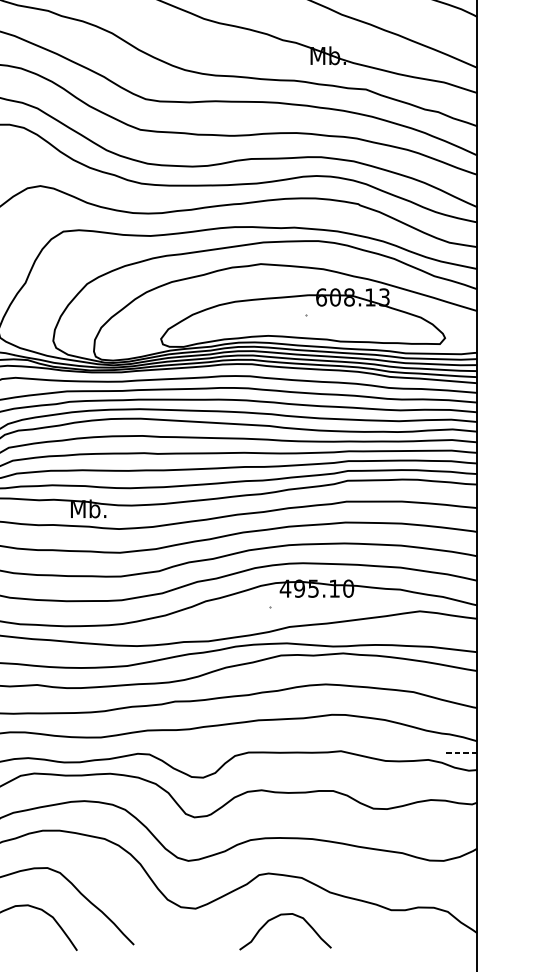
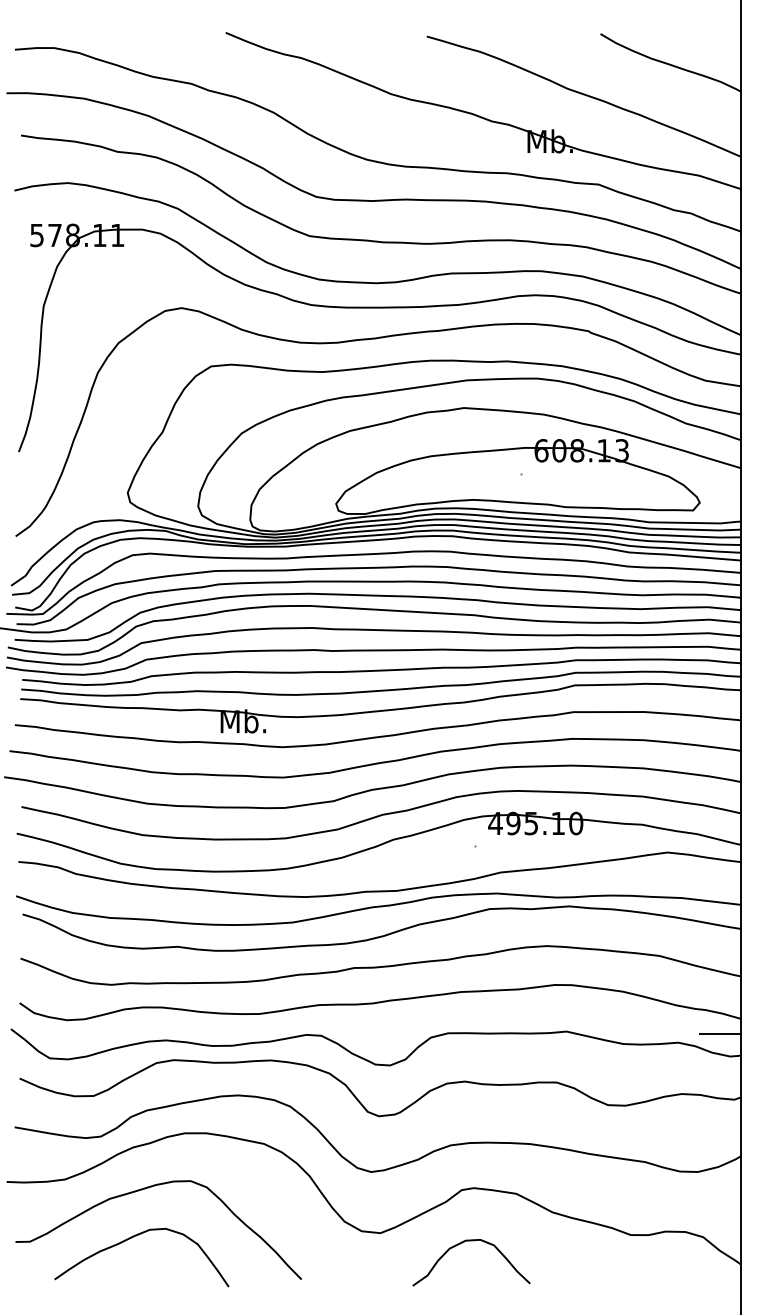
line: (460, 752) -> (719, 1033), dashed -> solid
curve: (285, 915) -> (471, 1241), moved

